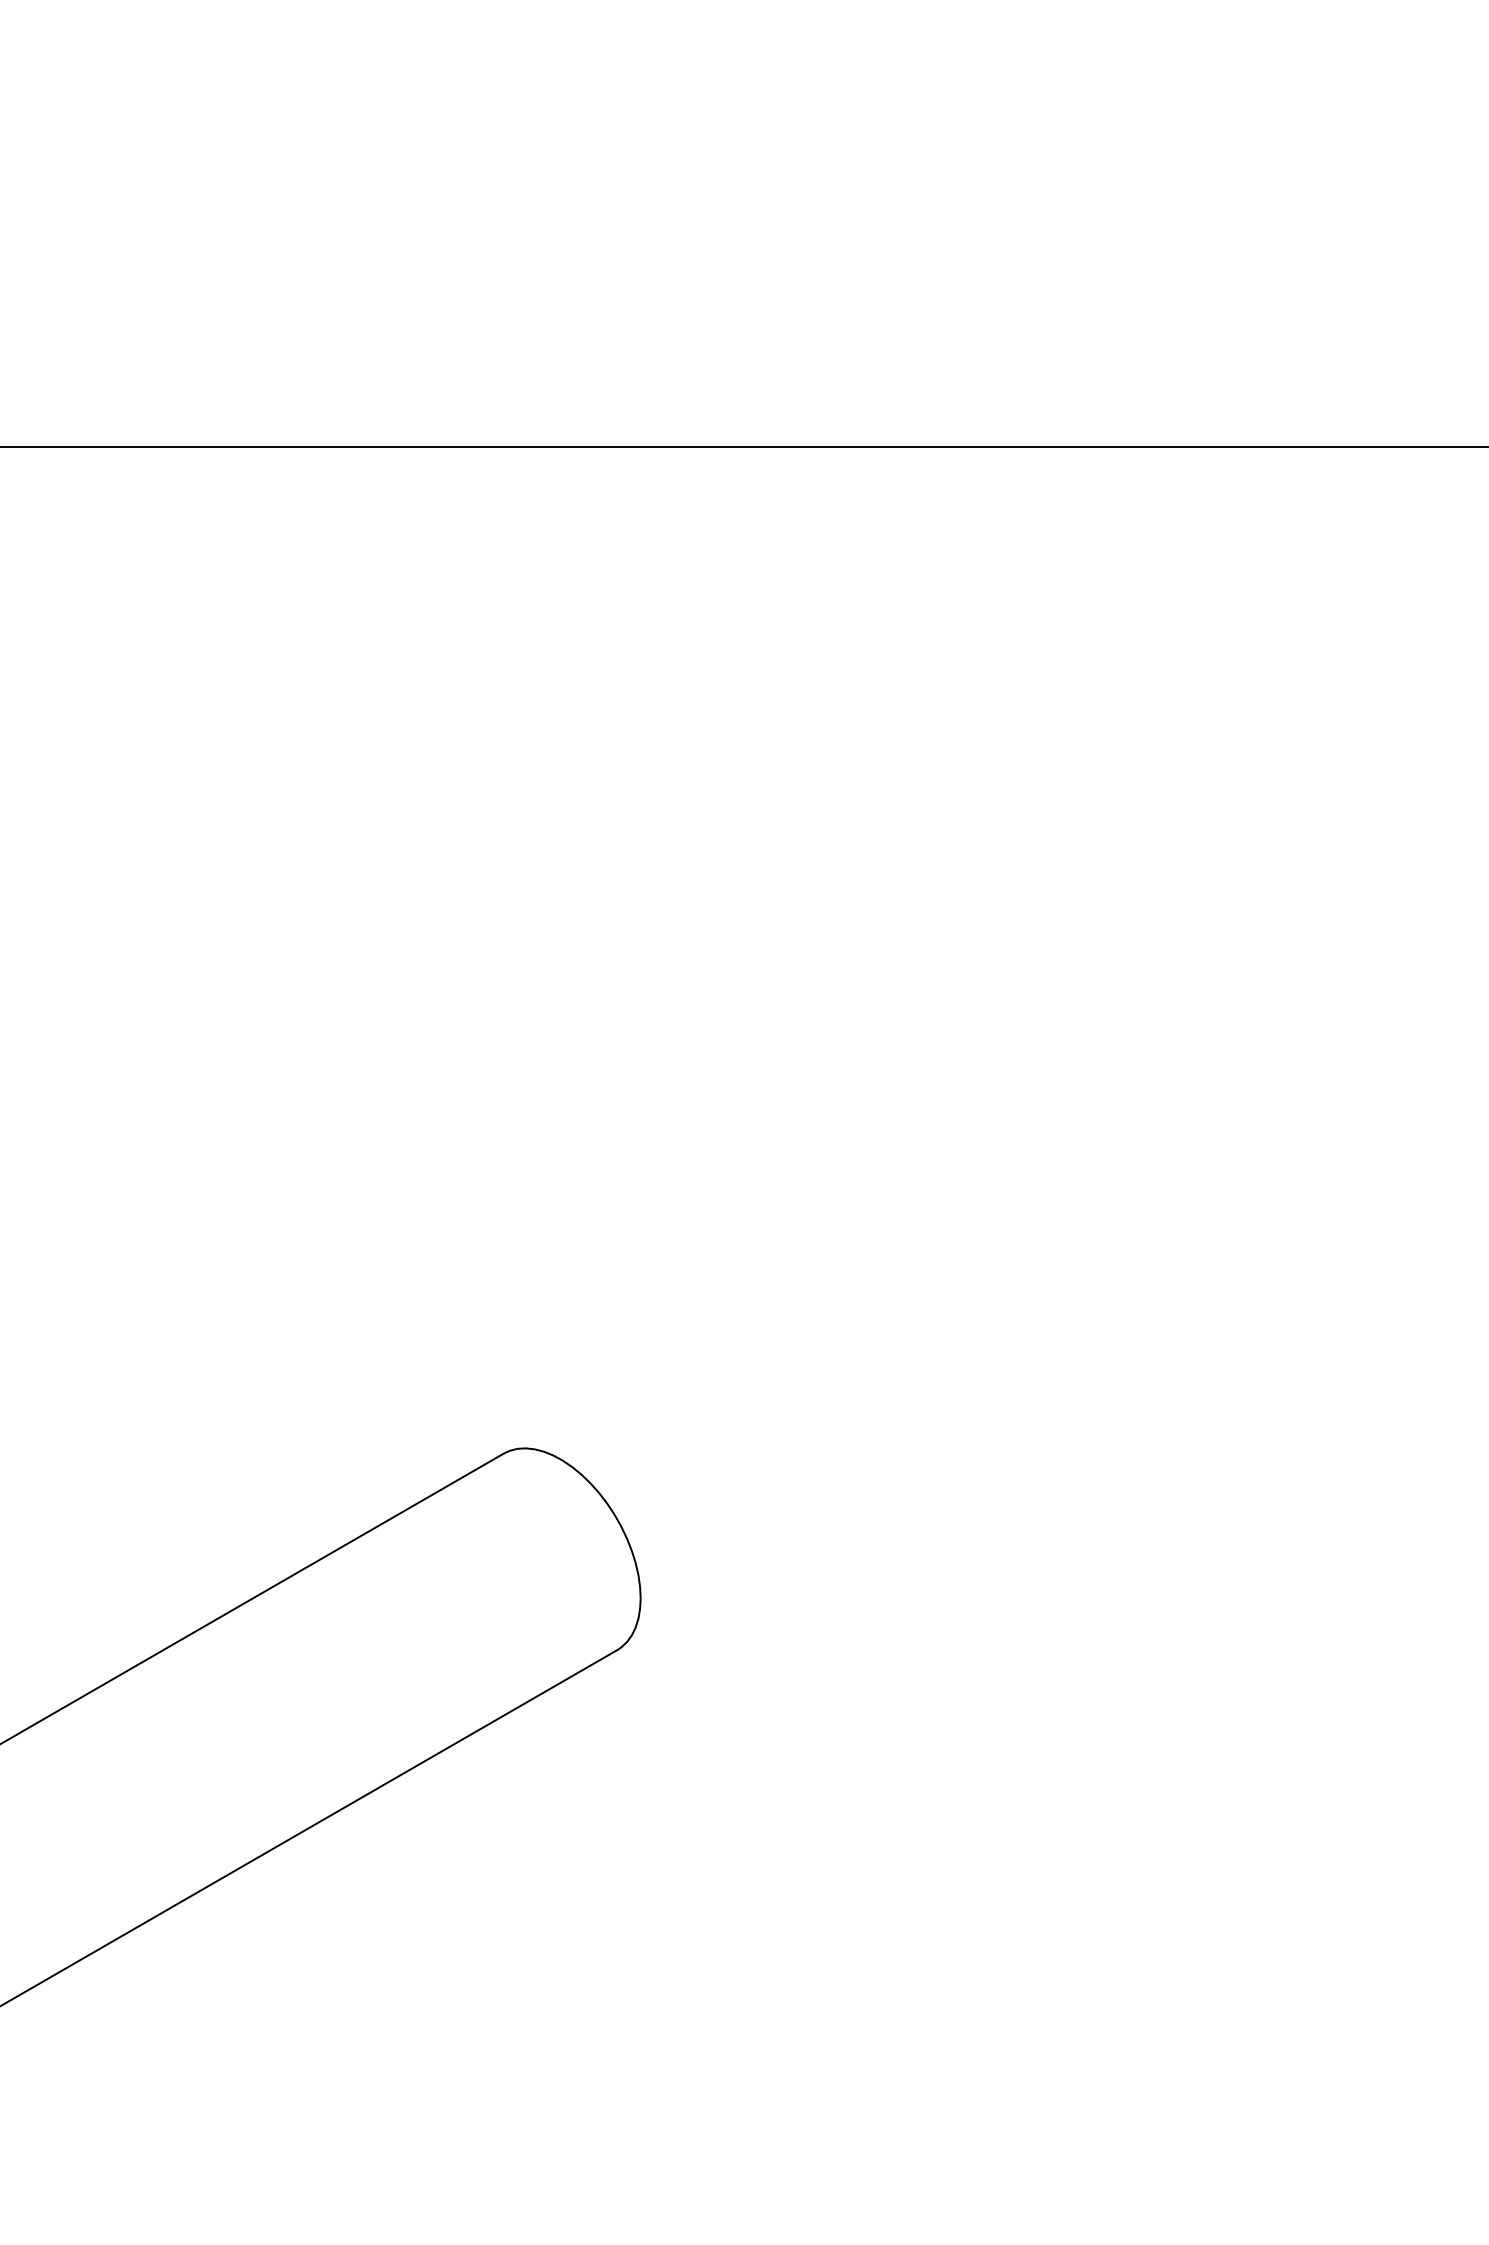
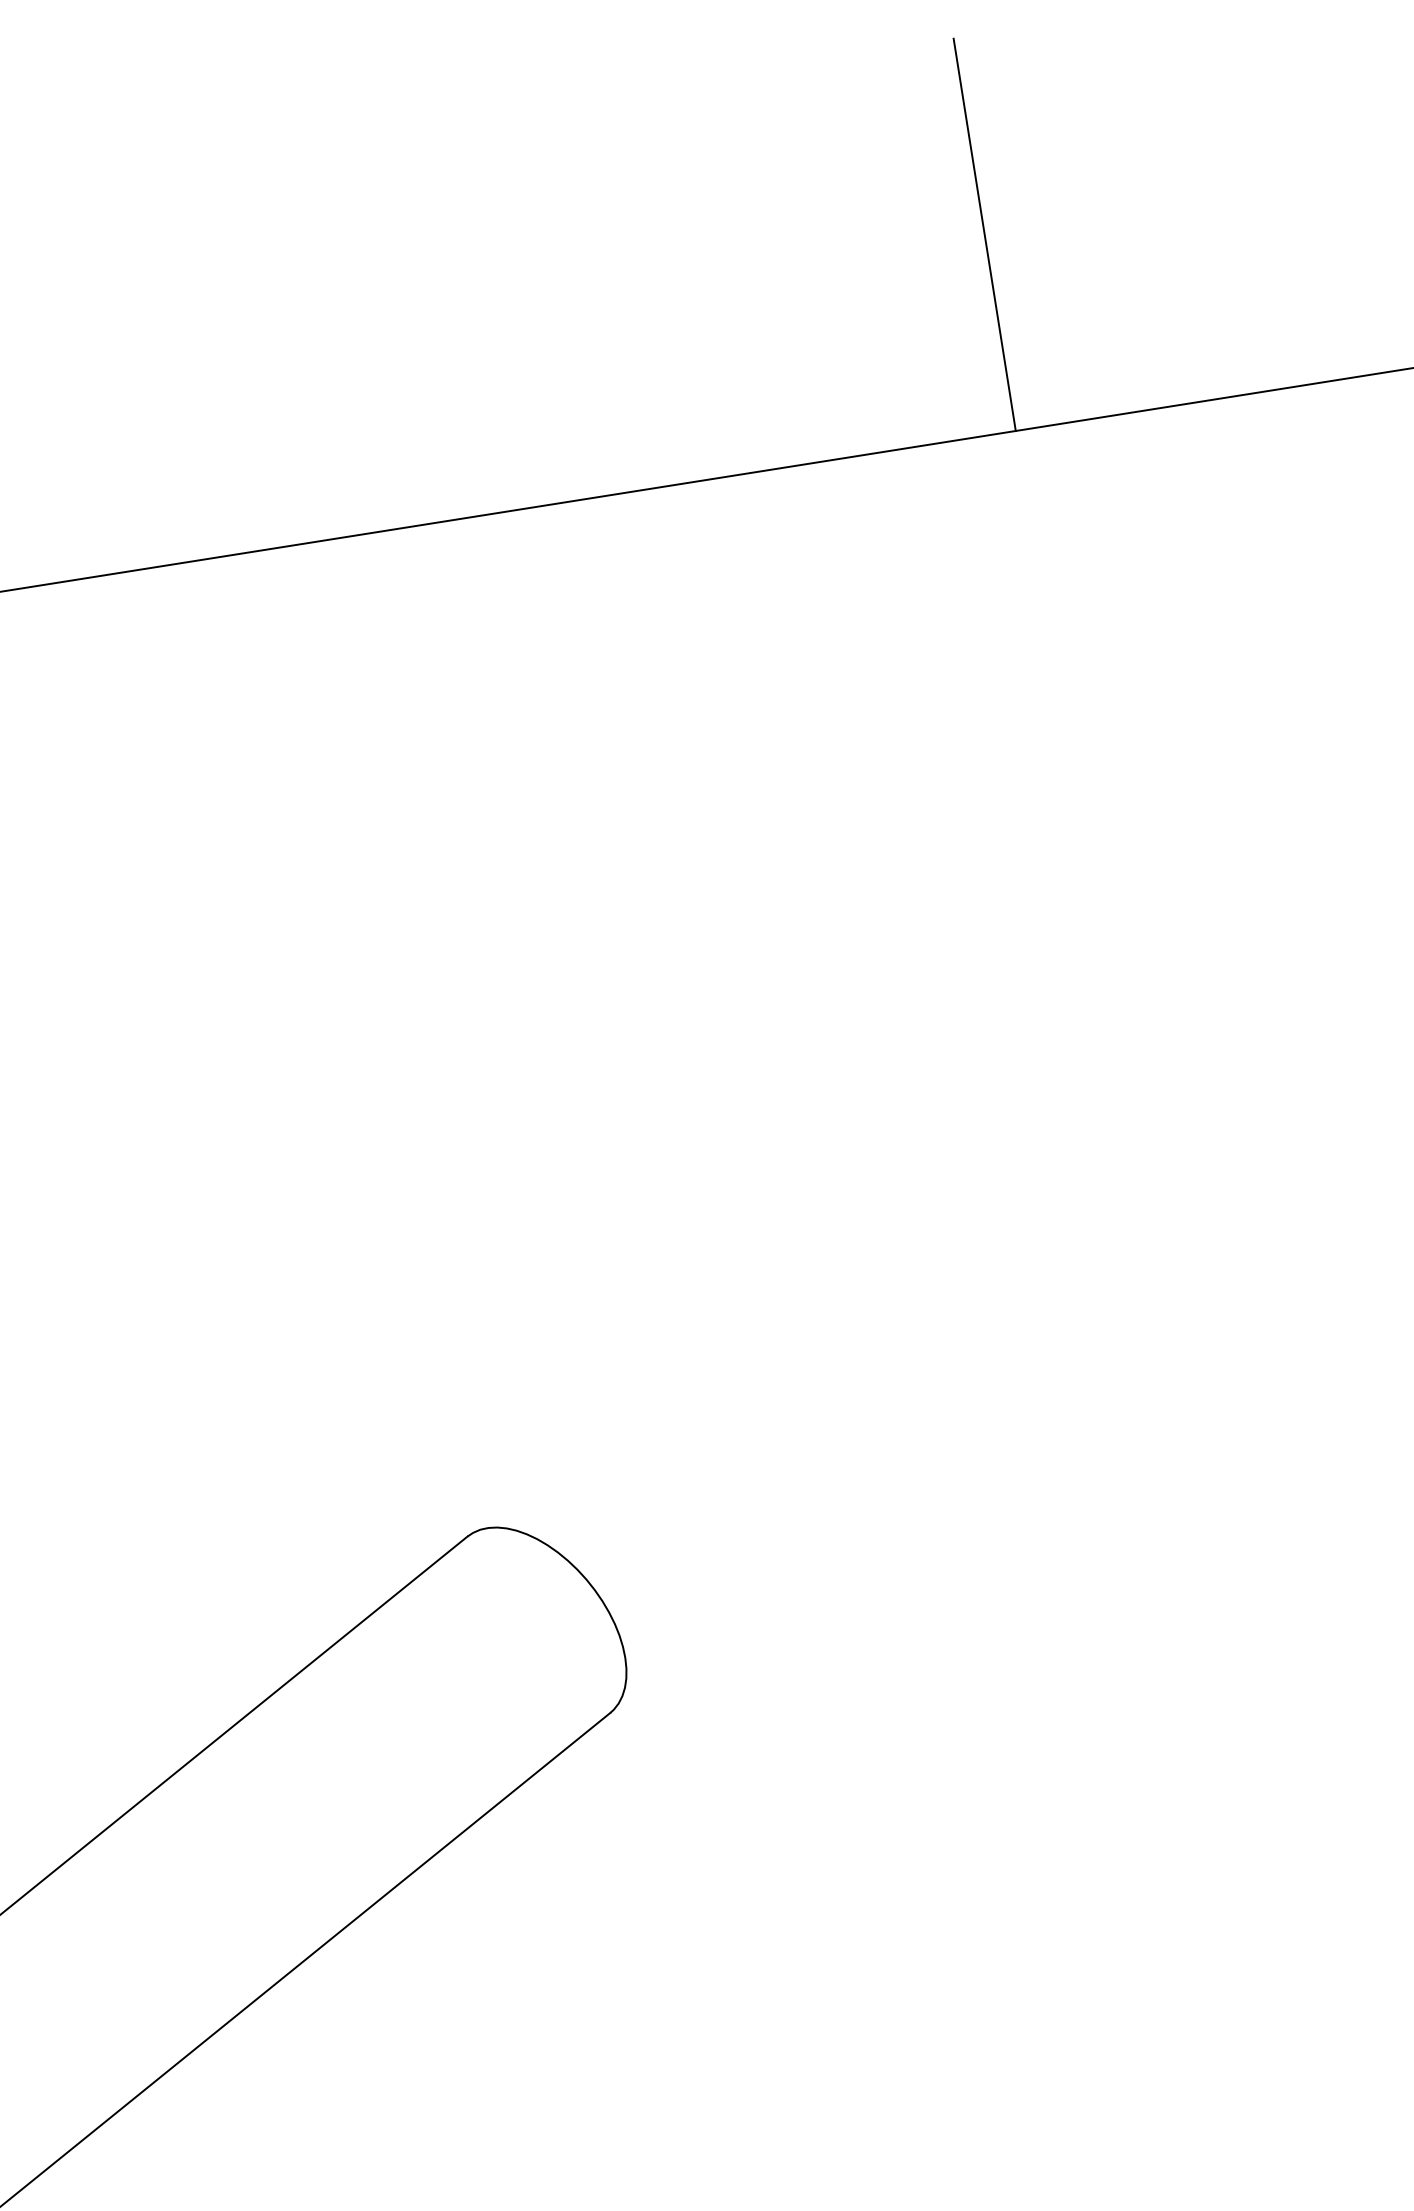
line: (1218, 248) -> (984, 234), added

